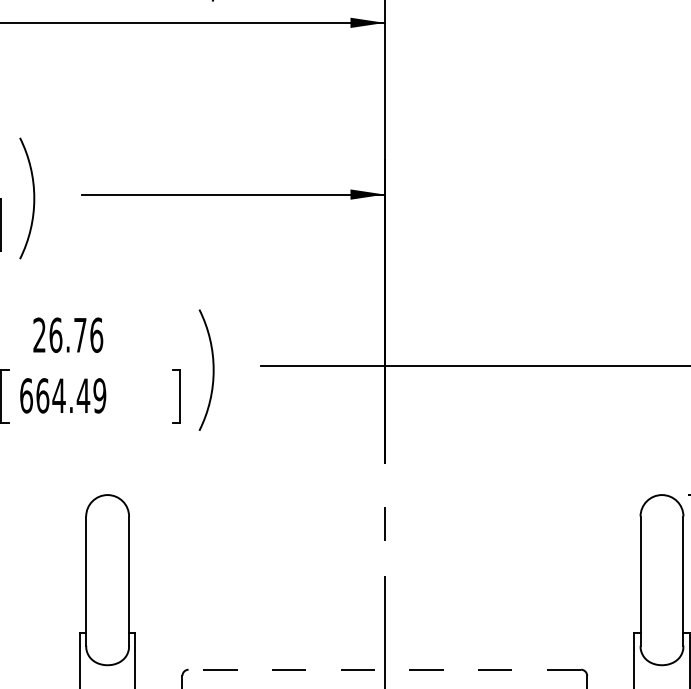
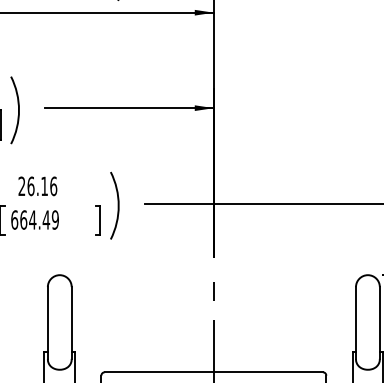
text: (80, 333) -> (44, 185), 26.76 -> 26.16
line: (384, 670) -> (213, 372), dashed -> solid

